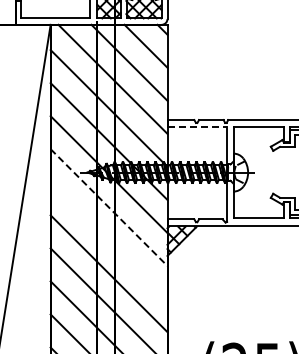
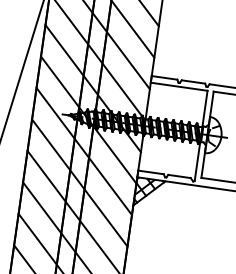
line: (197, 127) -> (179, 87), dashed -> solid
line: (109, 207) -> (84, 151), dashed -> solid
line: (108, 240) -> (79, 182), added

